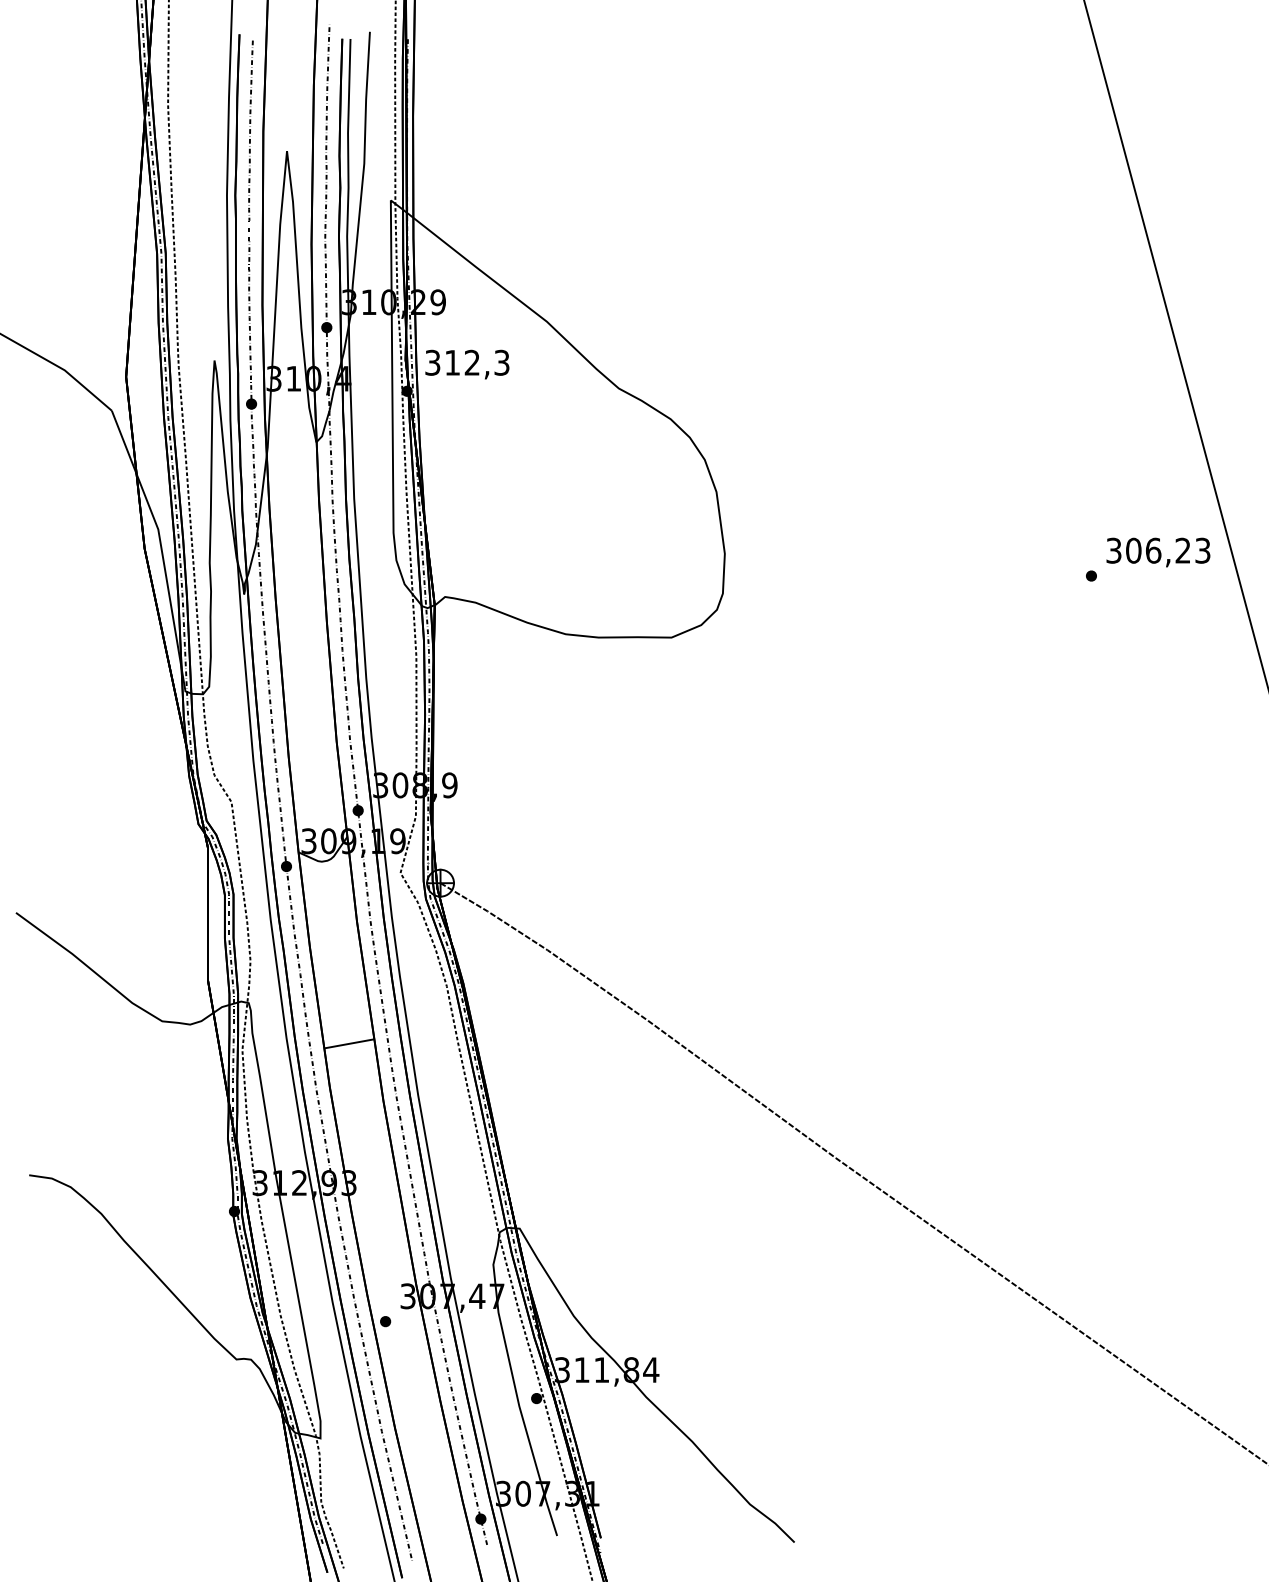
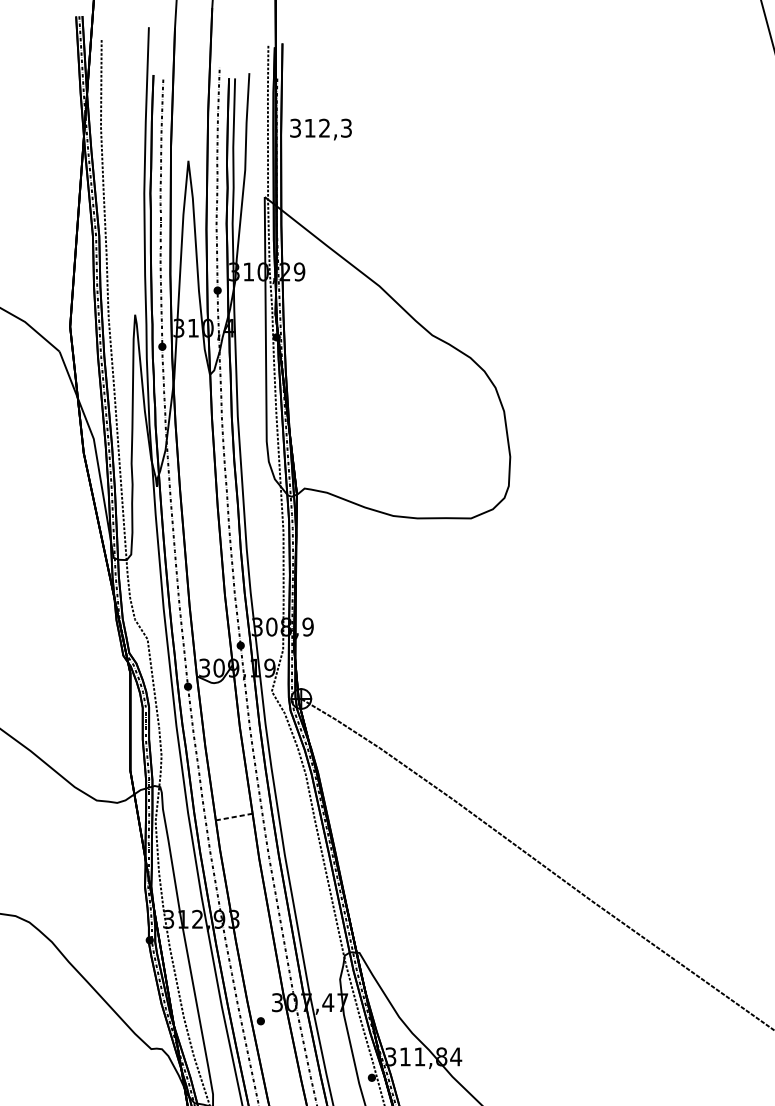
text: (467, 364) -> (321, 129), moved
line: (348, 1043) -> (233, 816), solid -> dashed

